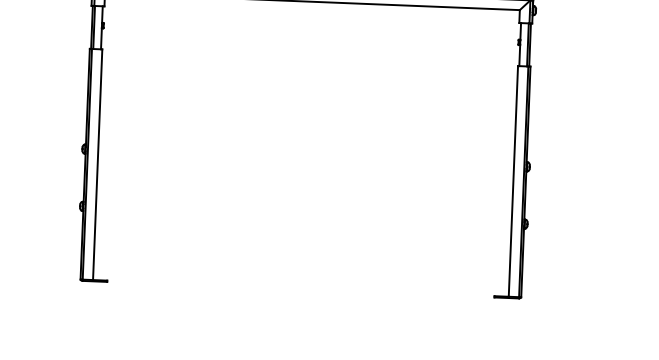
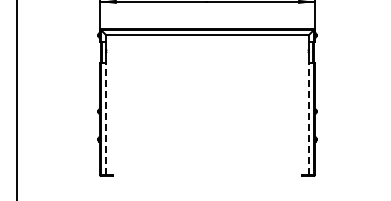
line: (98, 163) -> (106, 118), solid -> dashed
line: (512, 180) -> (308, 118), solid -> dashed

